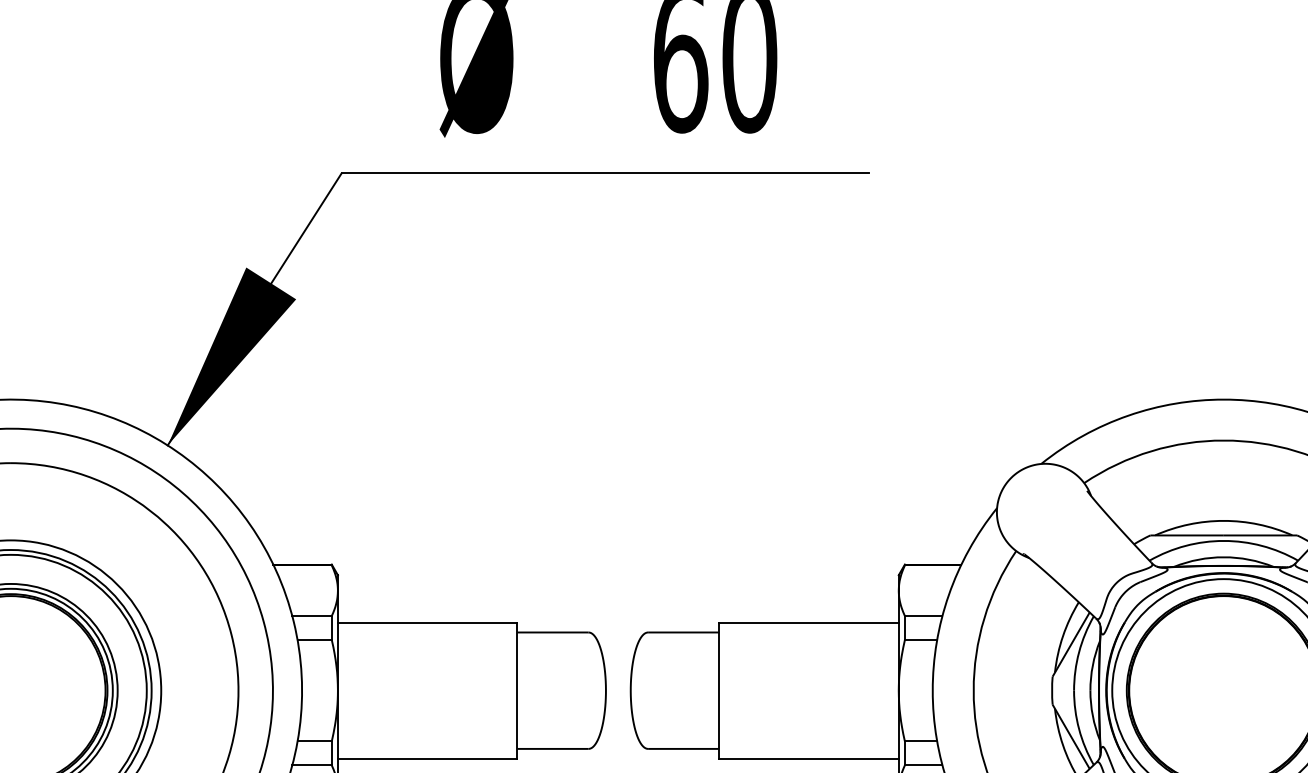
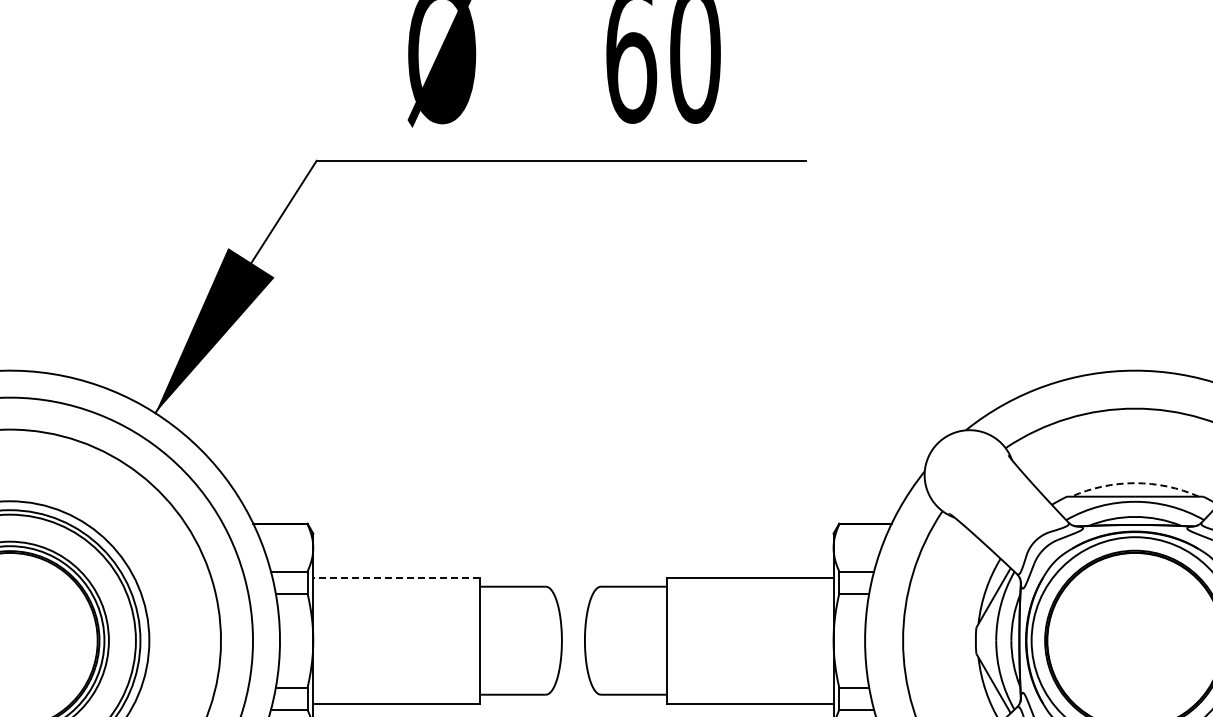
arc: (1224, 521) -> (1135, 483), solid -> dashed
line: (427, 622) -> (396, 577), solid -> dashed

